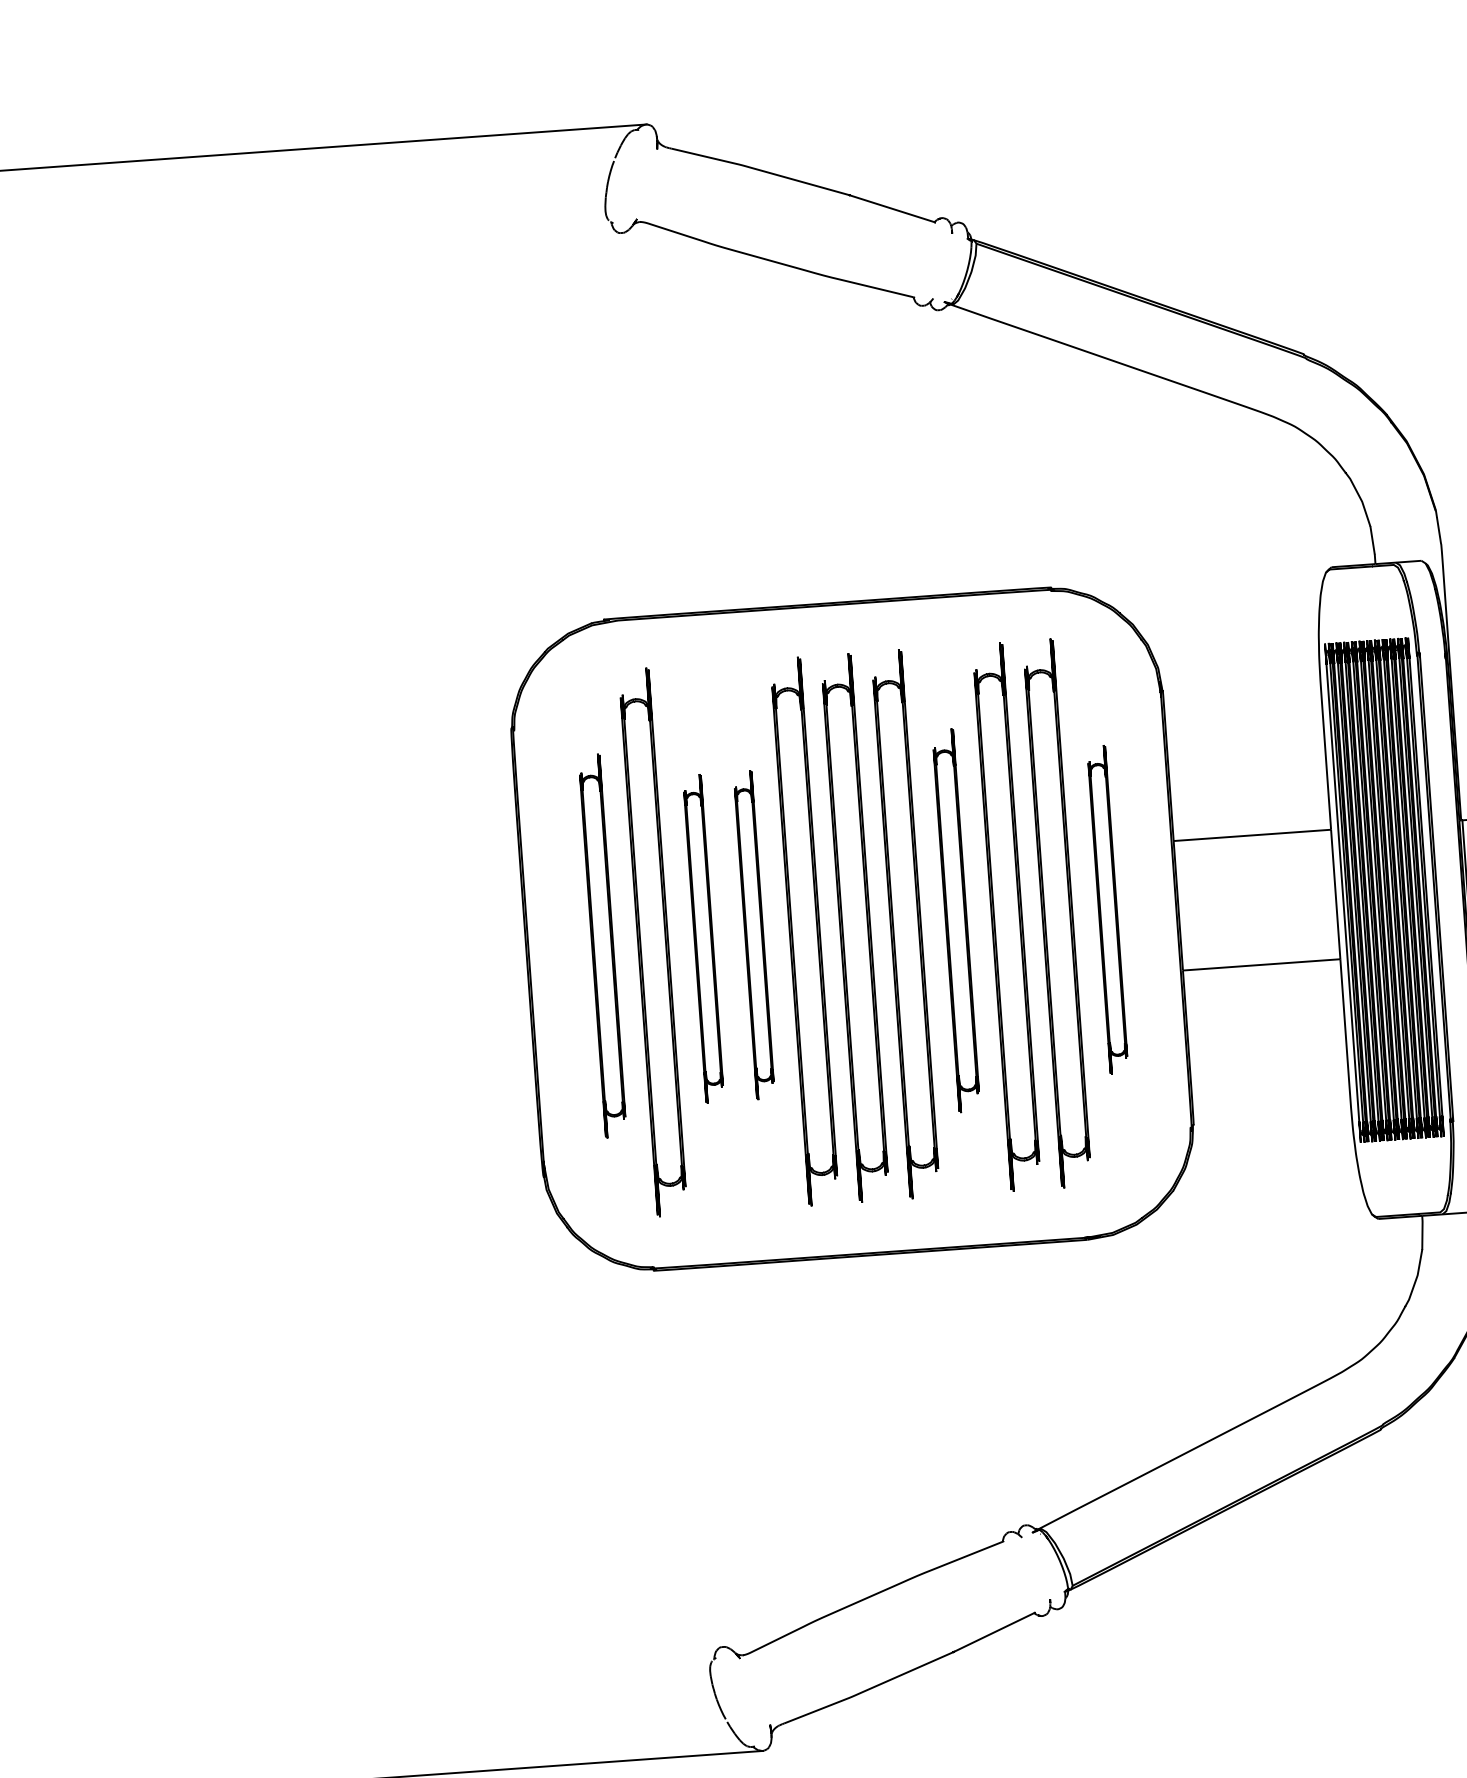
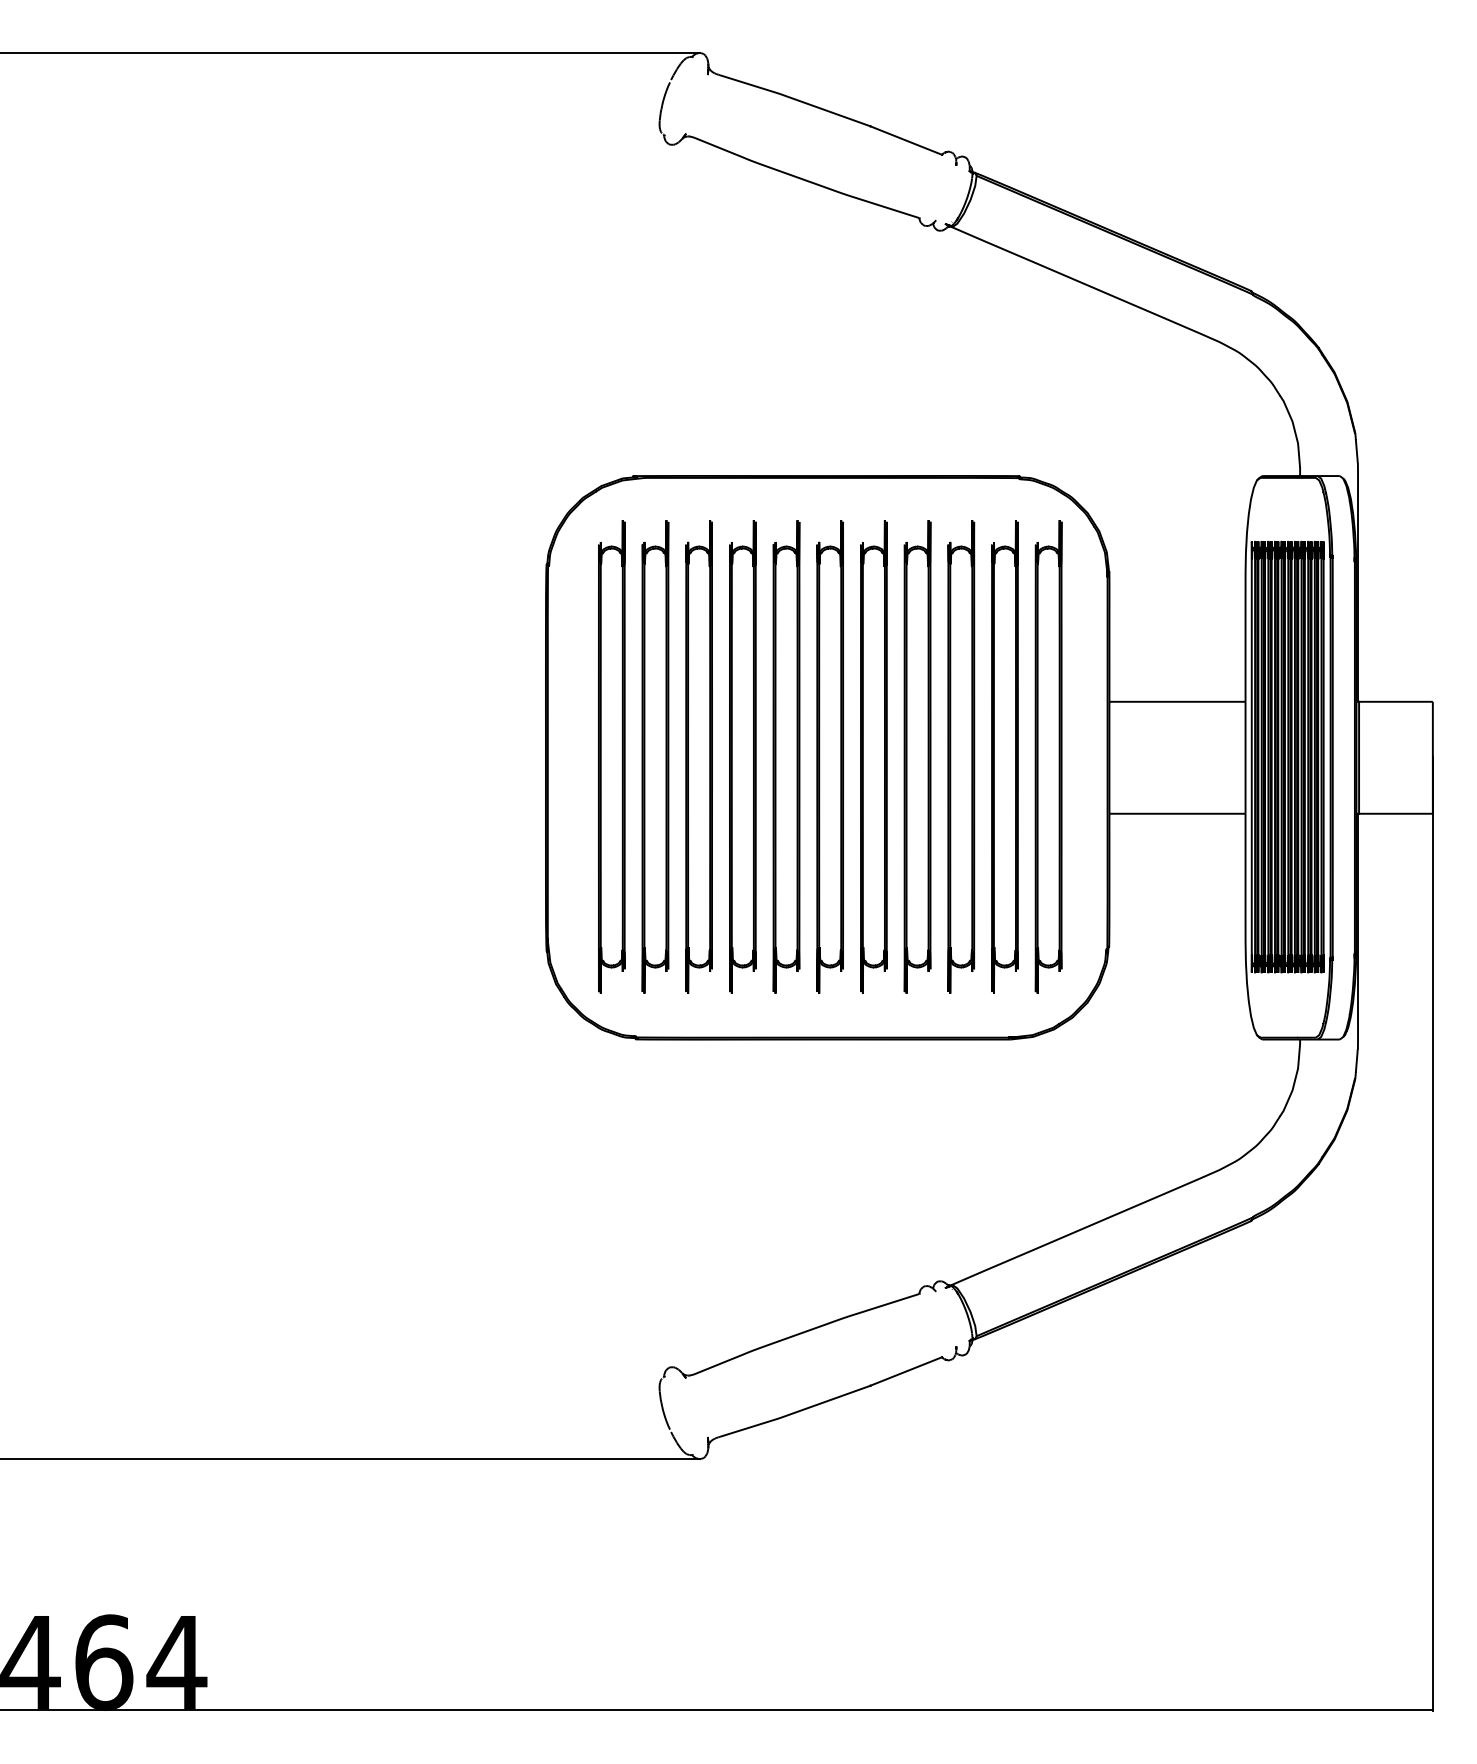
part: (1107, 909) -> (1048, 756), size x1.67
part: (956, 920) -> (917, 756), size x1.43
part: (753, 934) -> (742, 756), size x1.67
part: (702, 938) -> (698, 756), size x1.67
part: (602, 945) -> (611, 756), size x1.43

